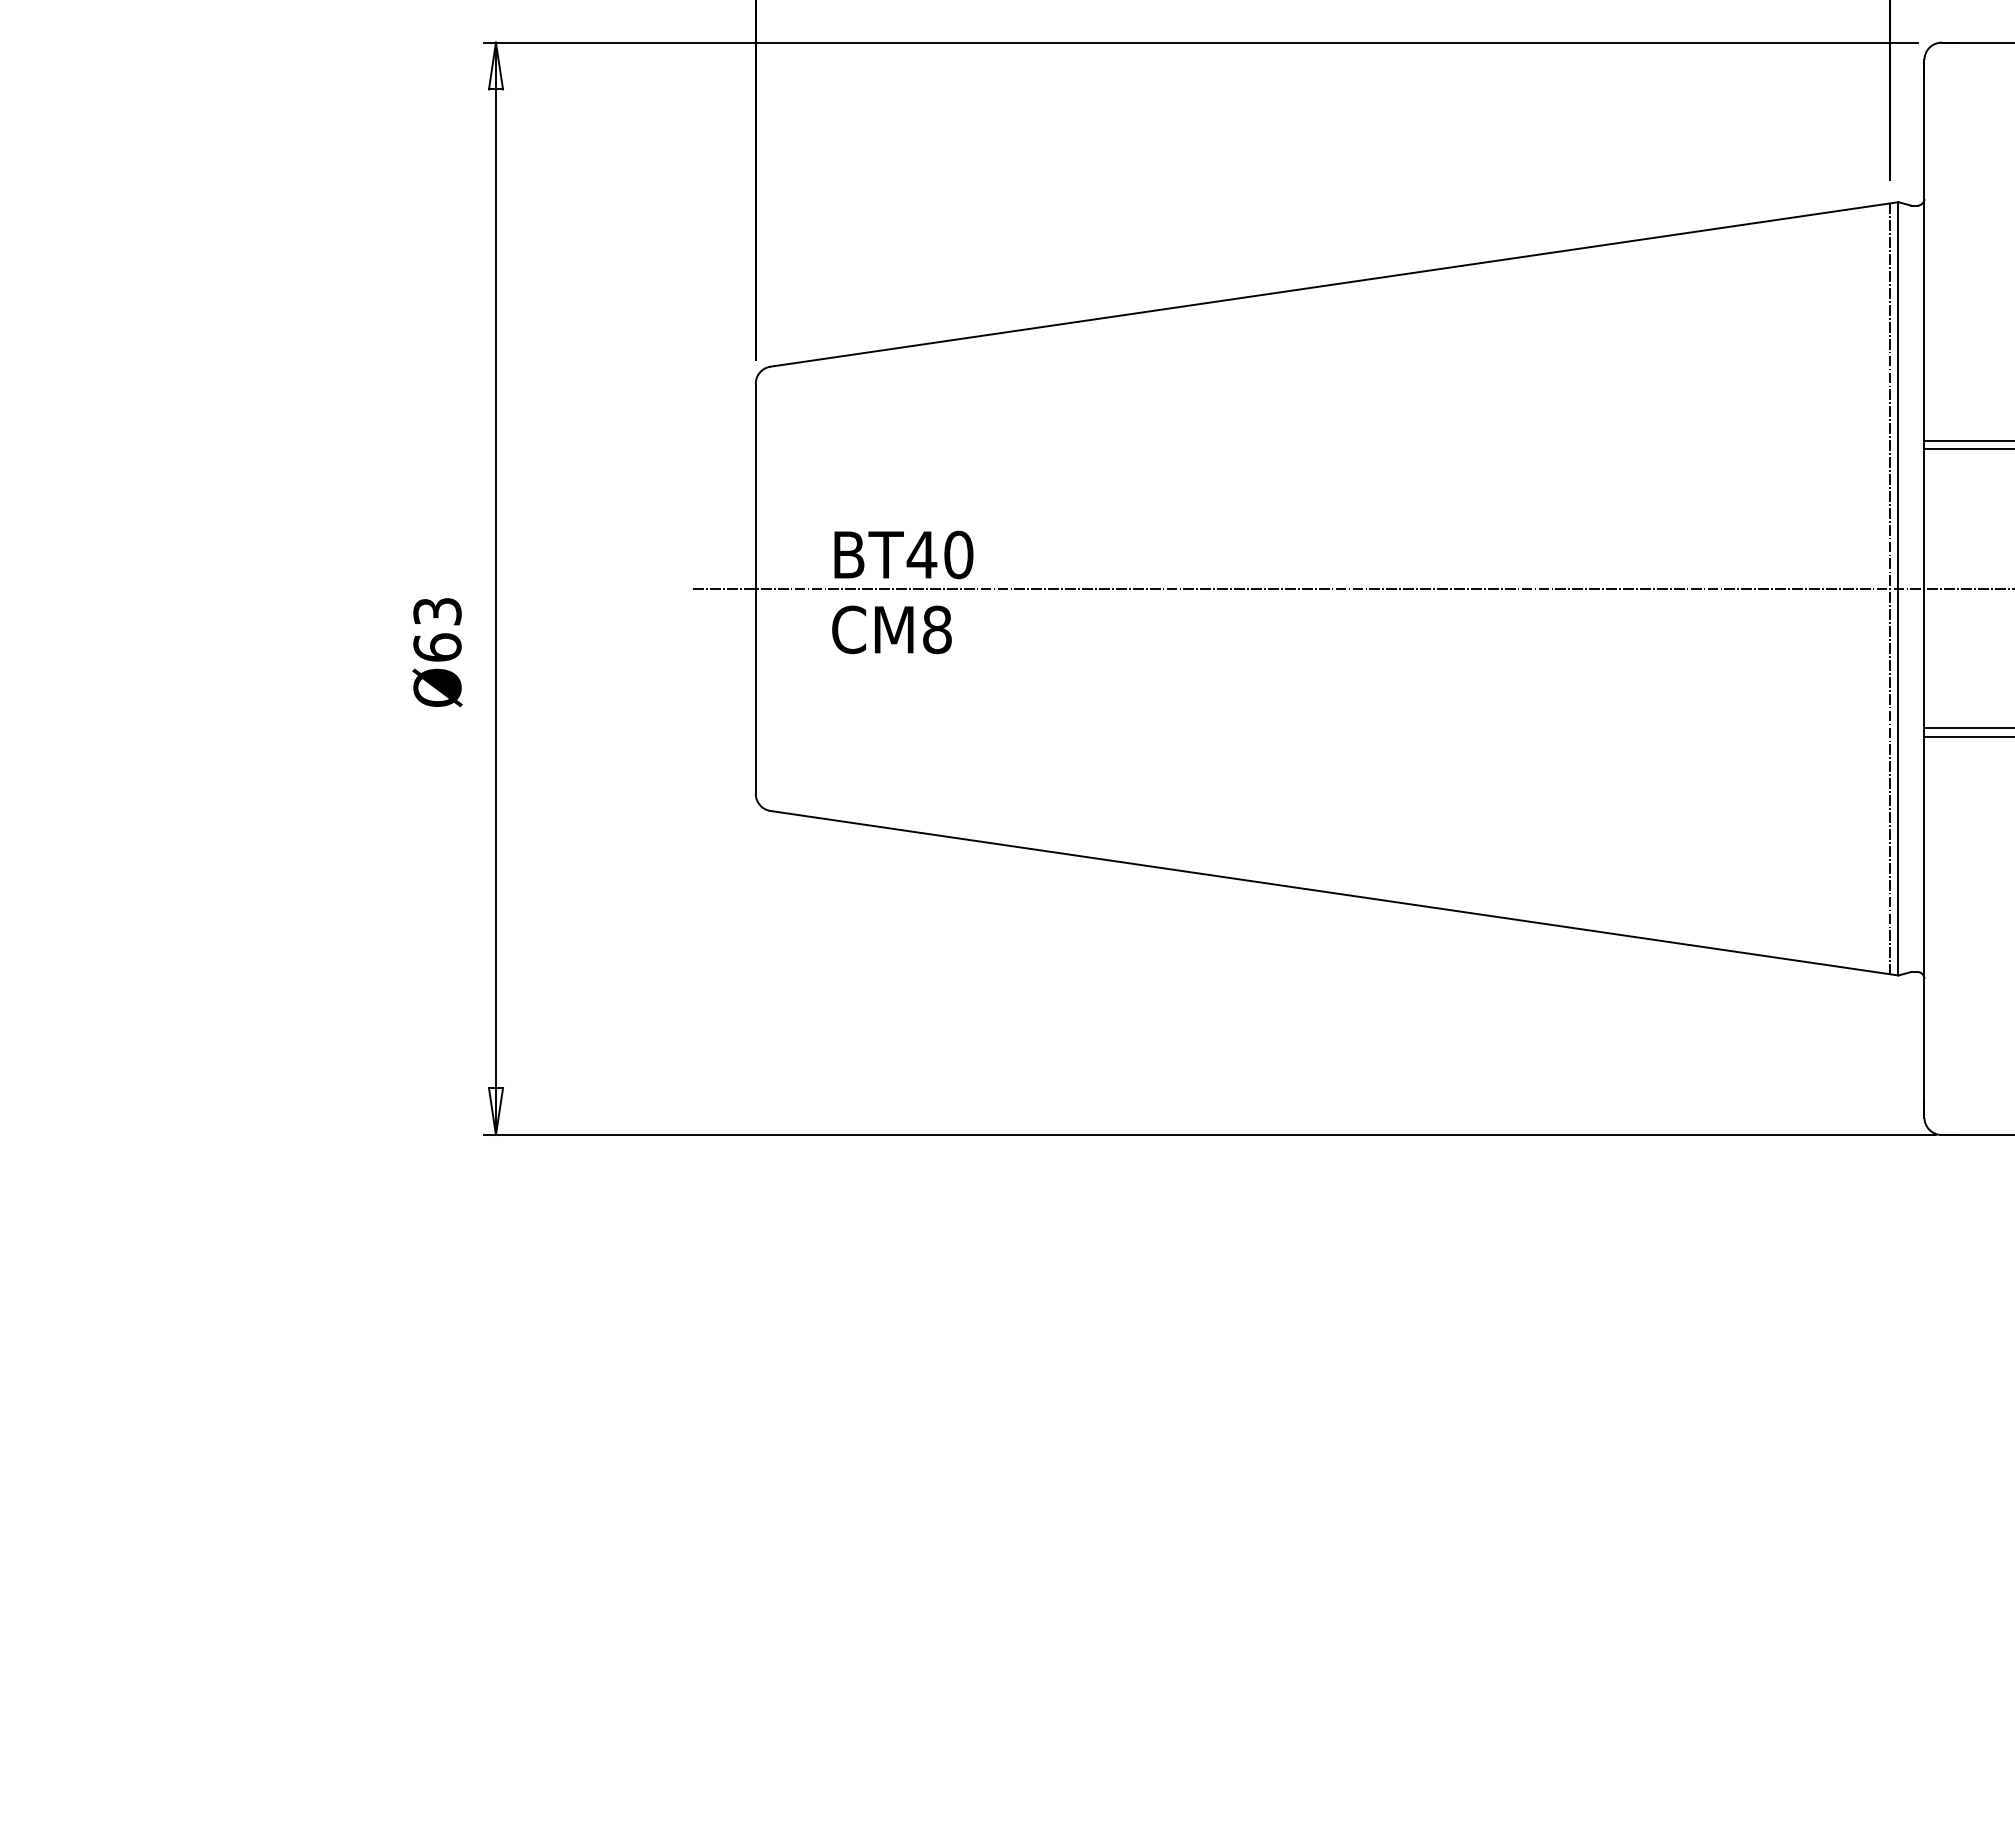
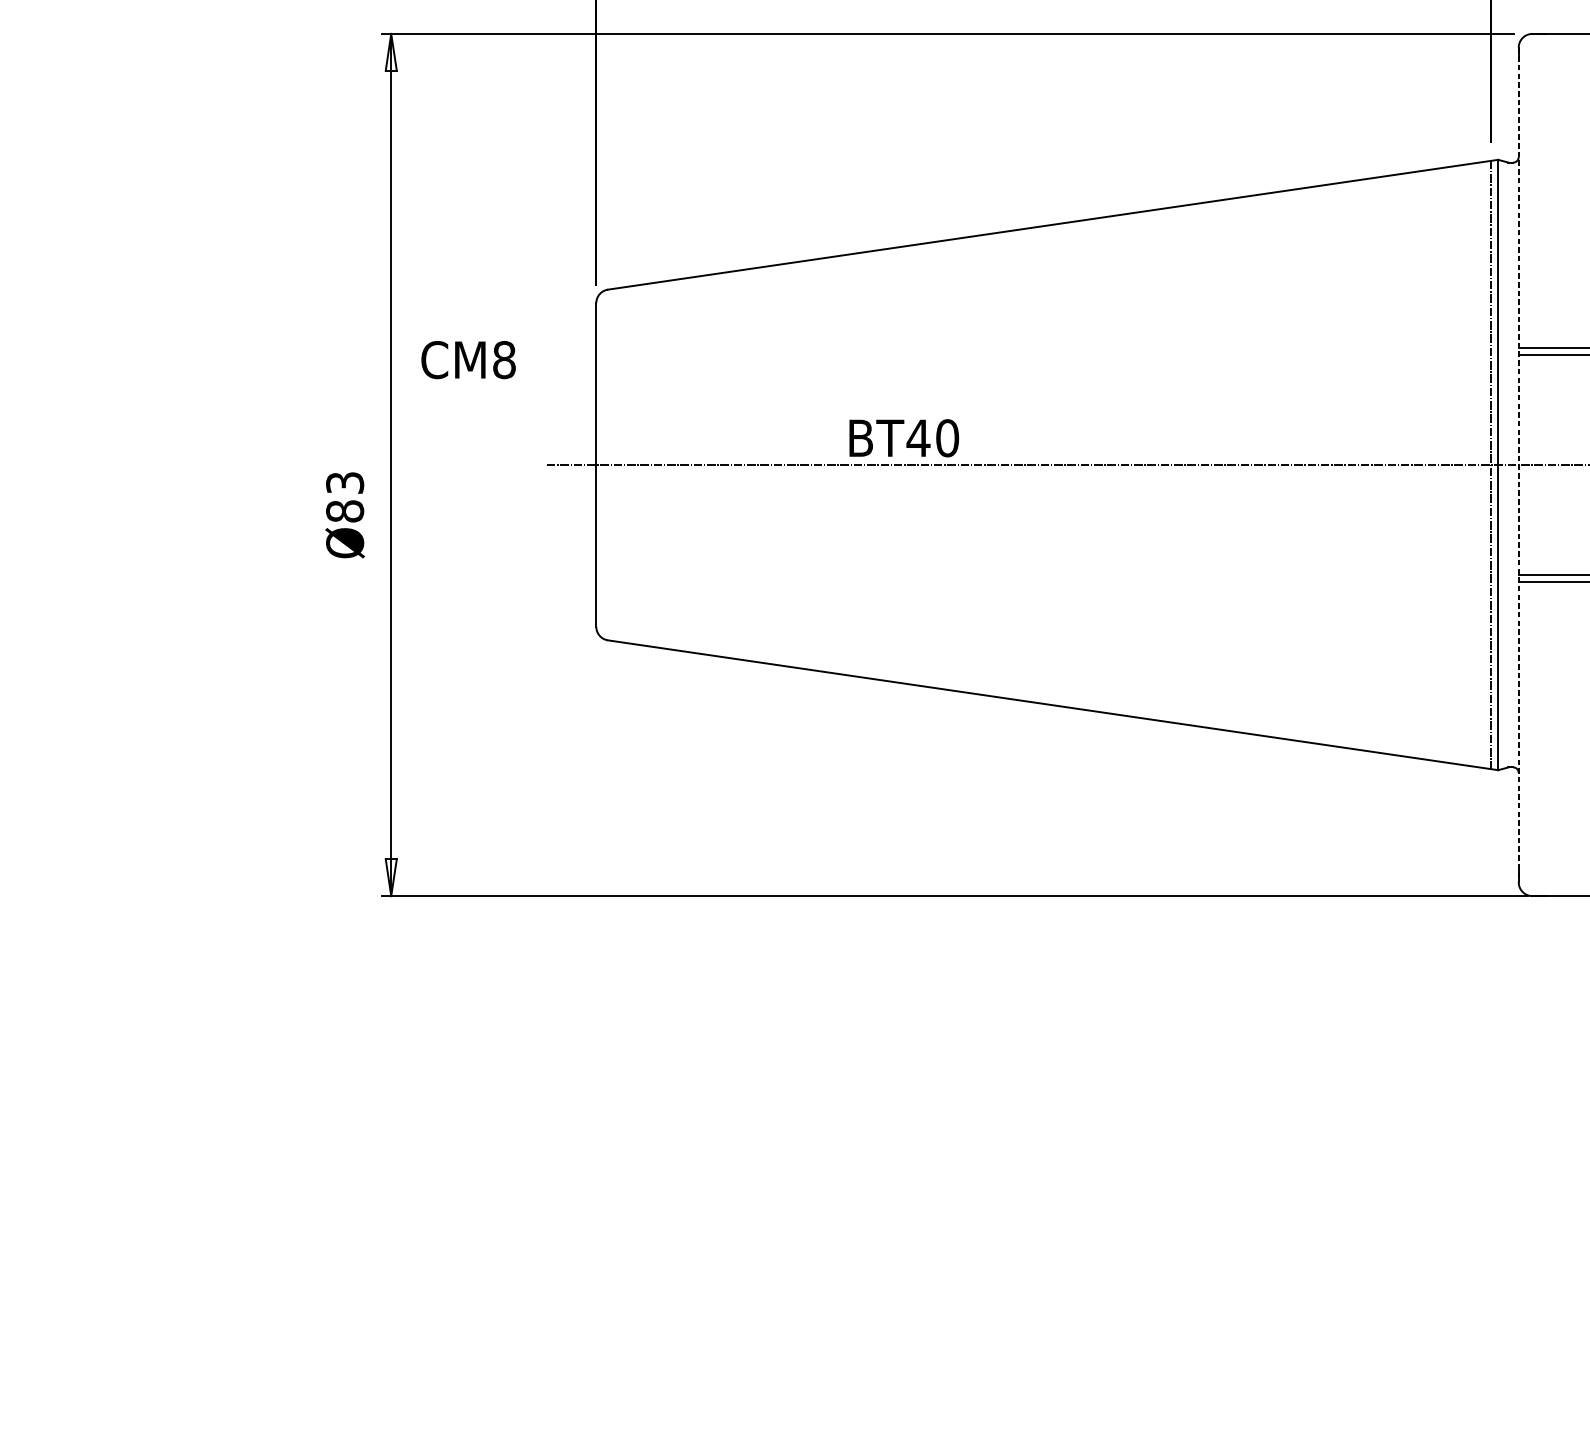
text: (903, 554) -> (903, 437), moved
line: (1924, 588) -> (1518, 464), solid -> dashed
text: (891, 629) -> (468, 359), moved
text: (437, 647) -> (345, 511), Ø63 -> Ø83

